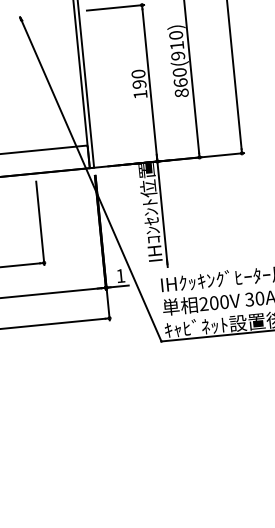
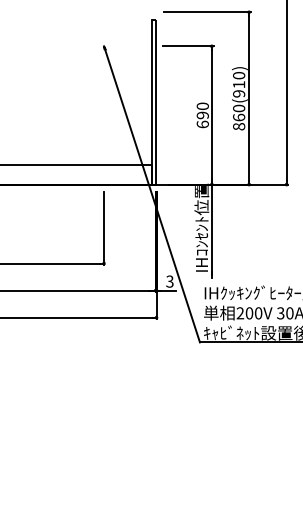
text: (140, 94) -> (202, 124), 190 -> 690
text: (120, 275) -> (169, 281), 1 -> 3

